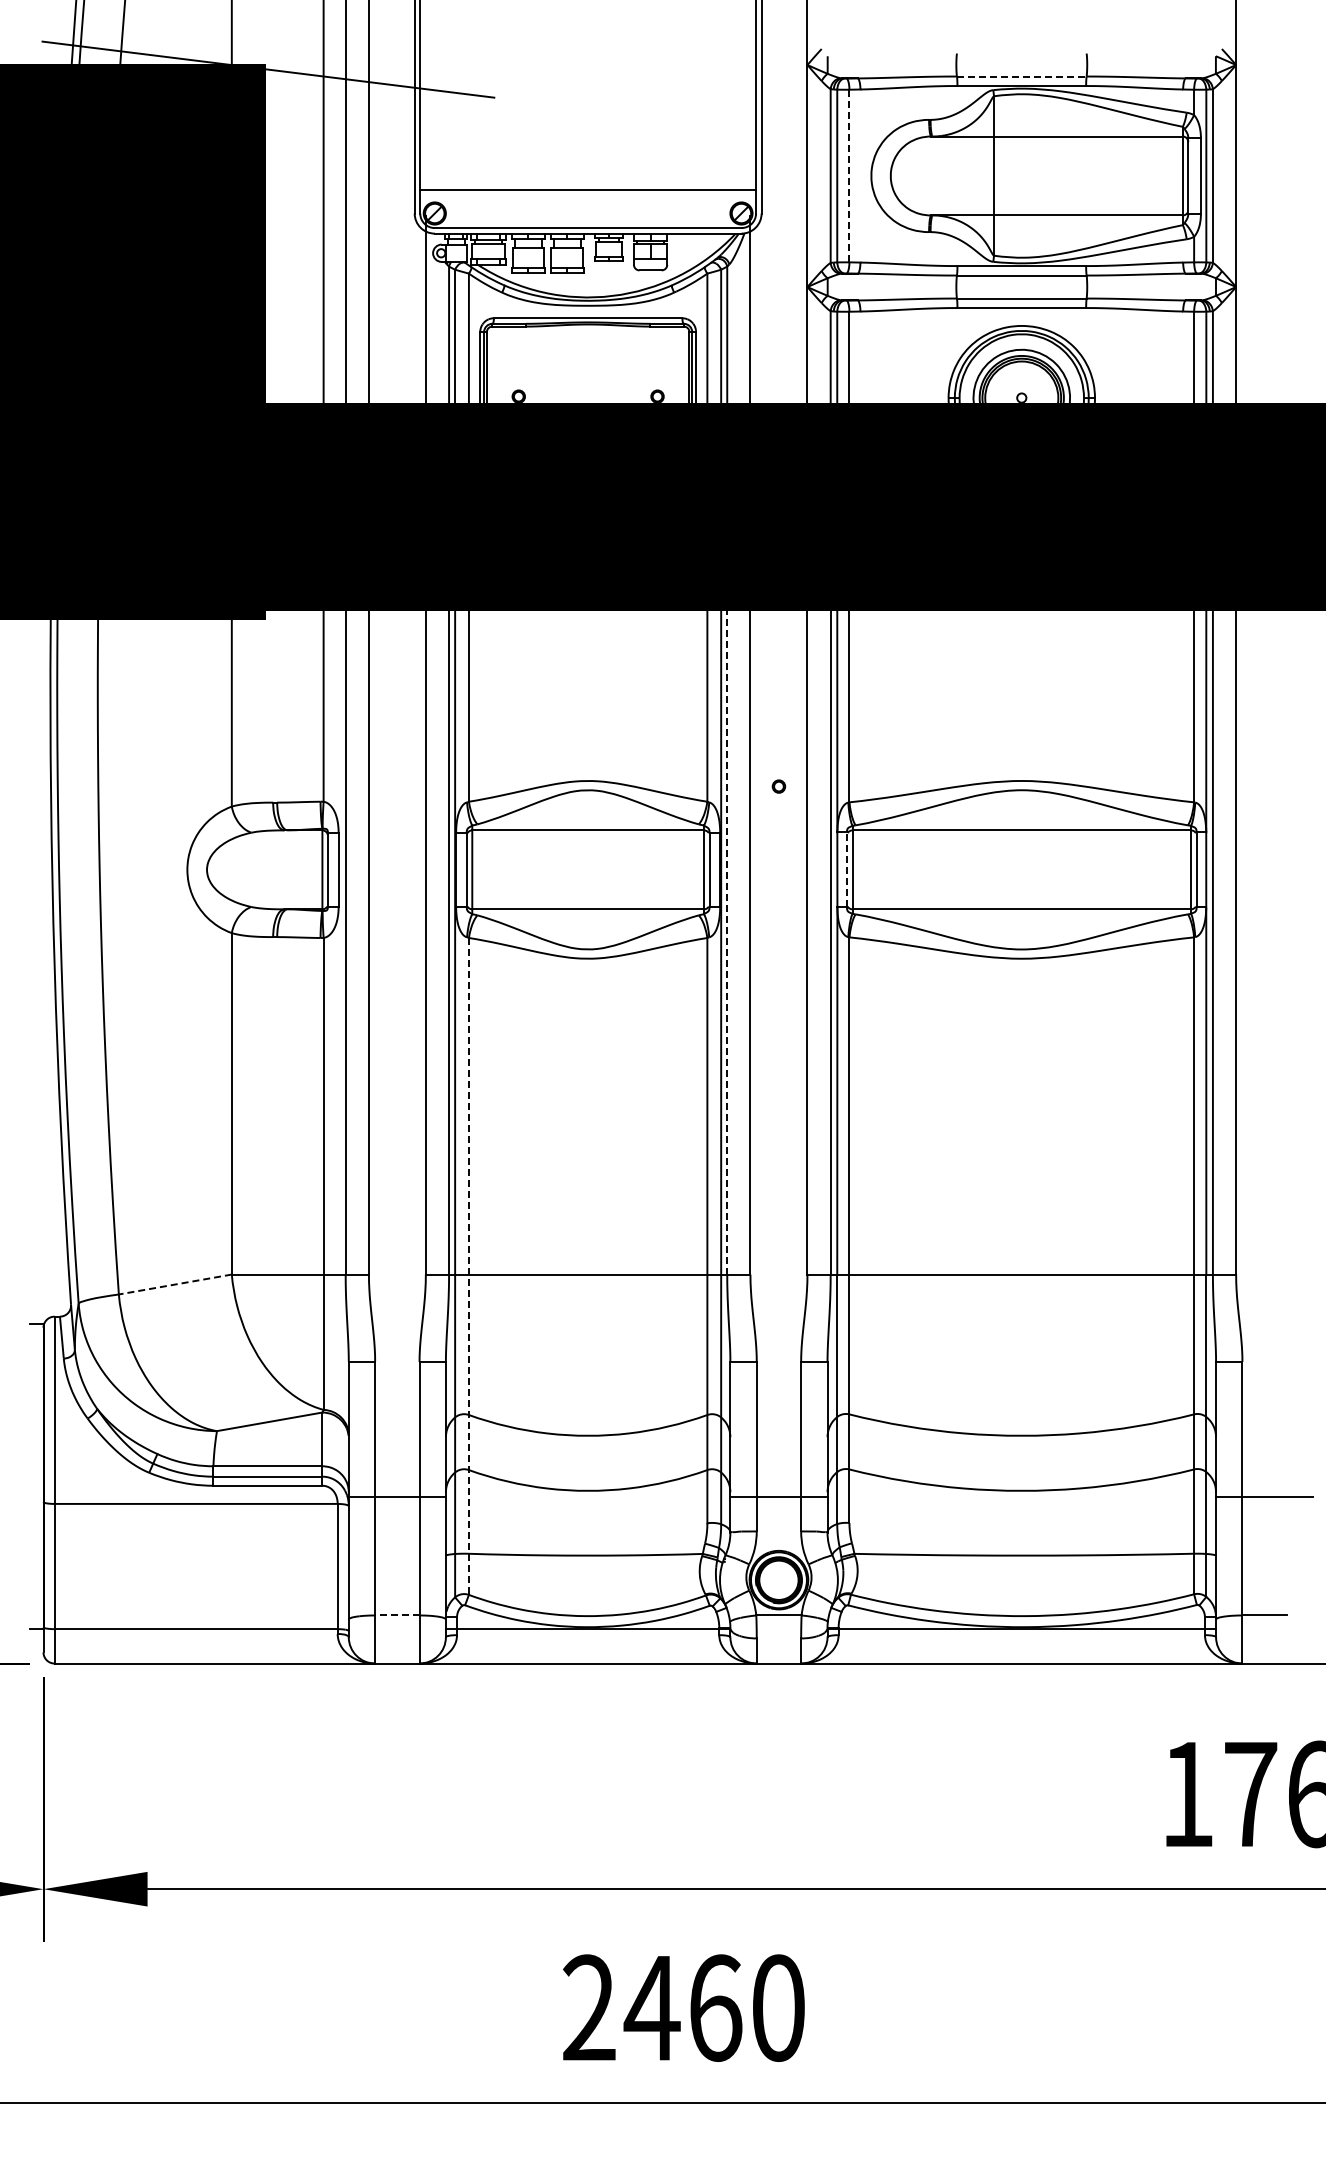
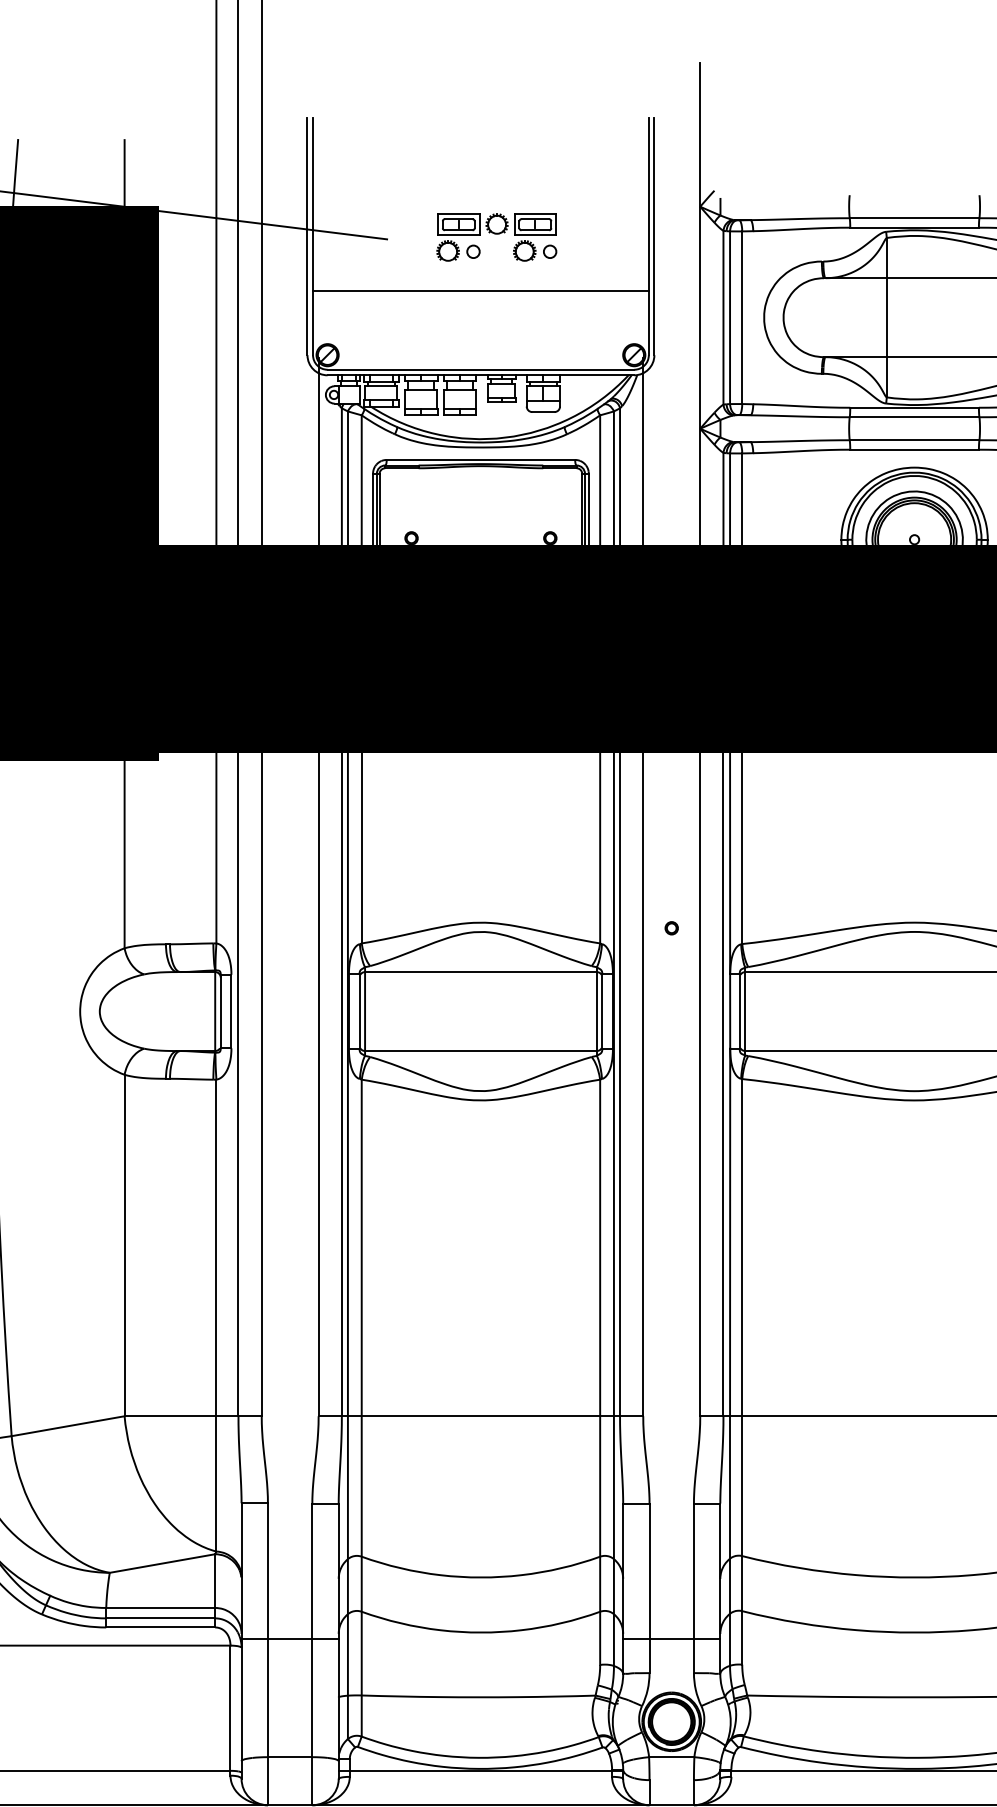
line: (1021, 76) -> (914, 218), dashed -> solid
part: (603, 95) -> (496, 237), added
line: (849, 176) -> (742, 318), dashed -> solid
line: (588, 189) -> (481, 290), moved
line: (846, 869) -> (739, 1011), dashed -> solid
line: (727, 900) -> (620, 1042), dashed -> solid
line: (468, 1266) -> (361, 1408), dashed -> solid
line: (174, 1284) -> (67, 1426), dashed -> solid
line: (396, 1615) -> (289, 1757), dashed -> solid

